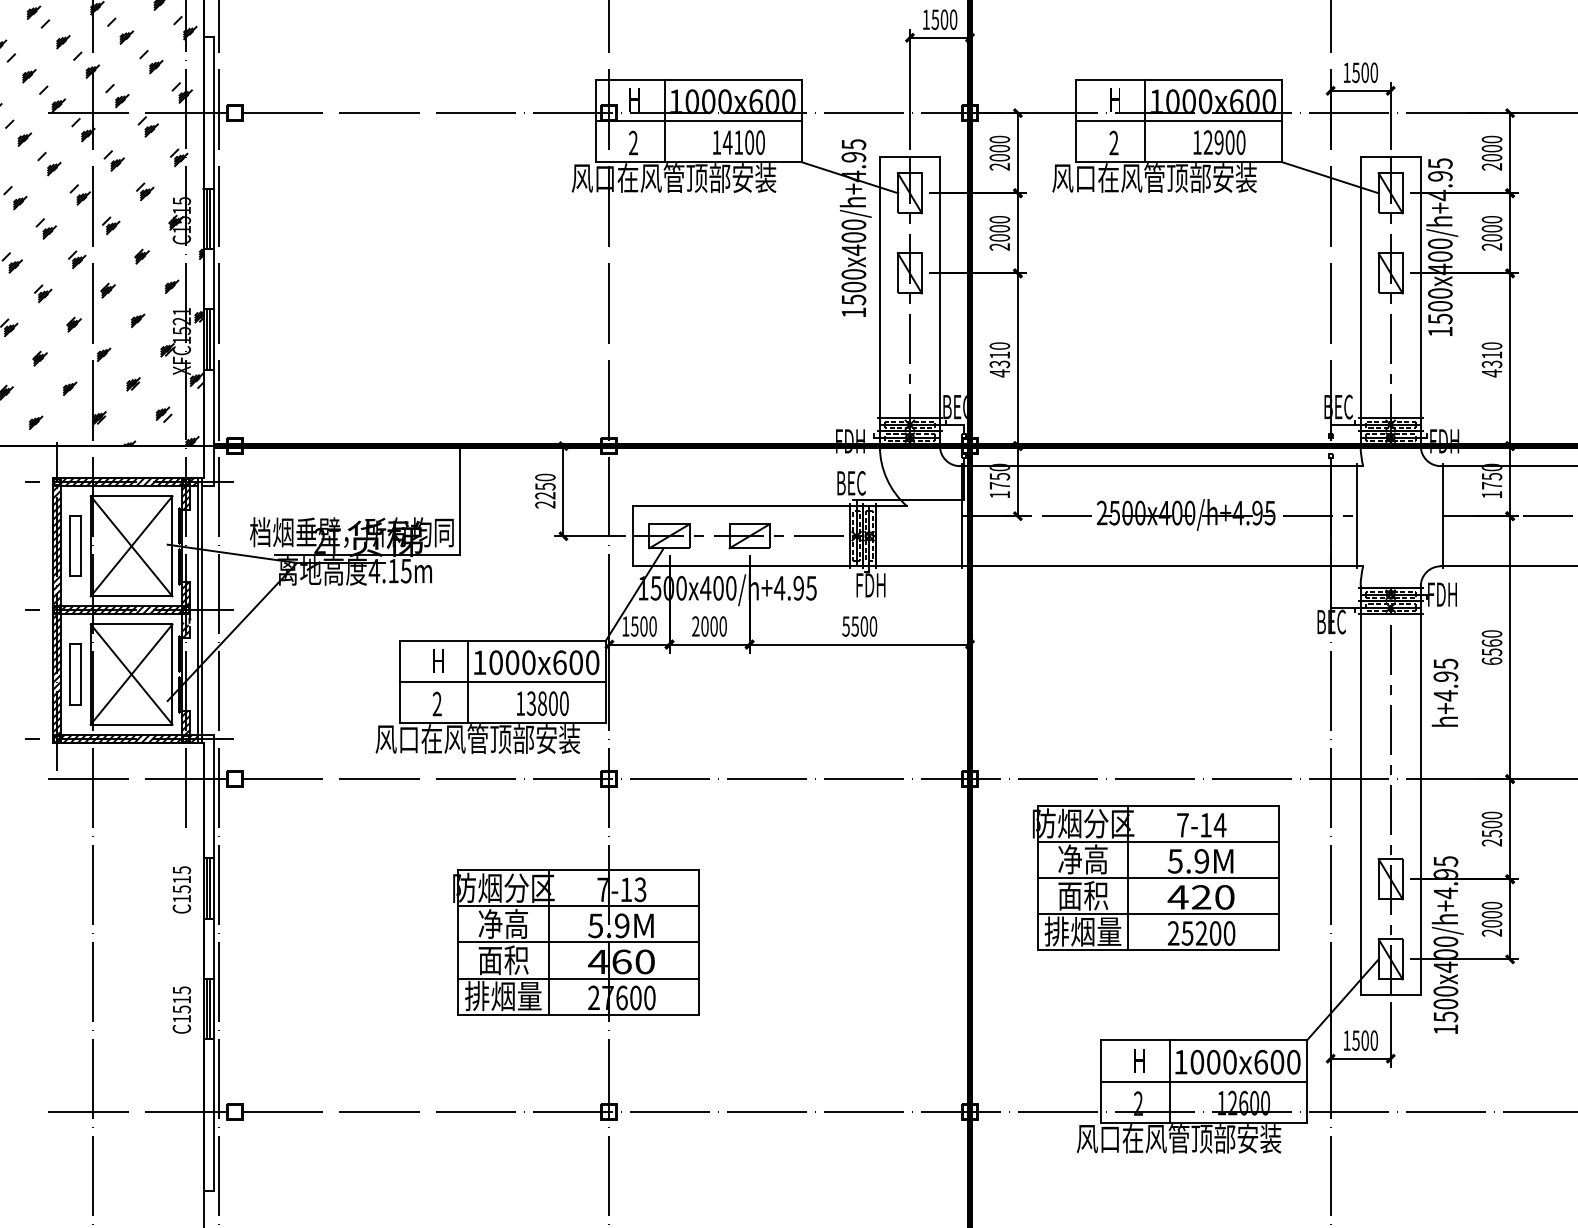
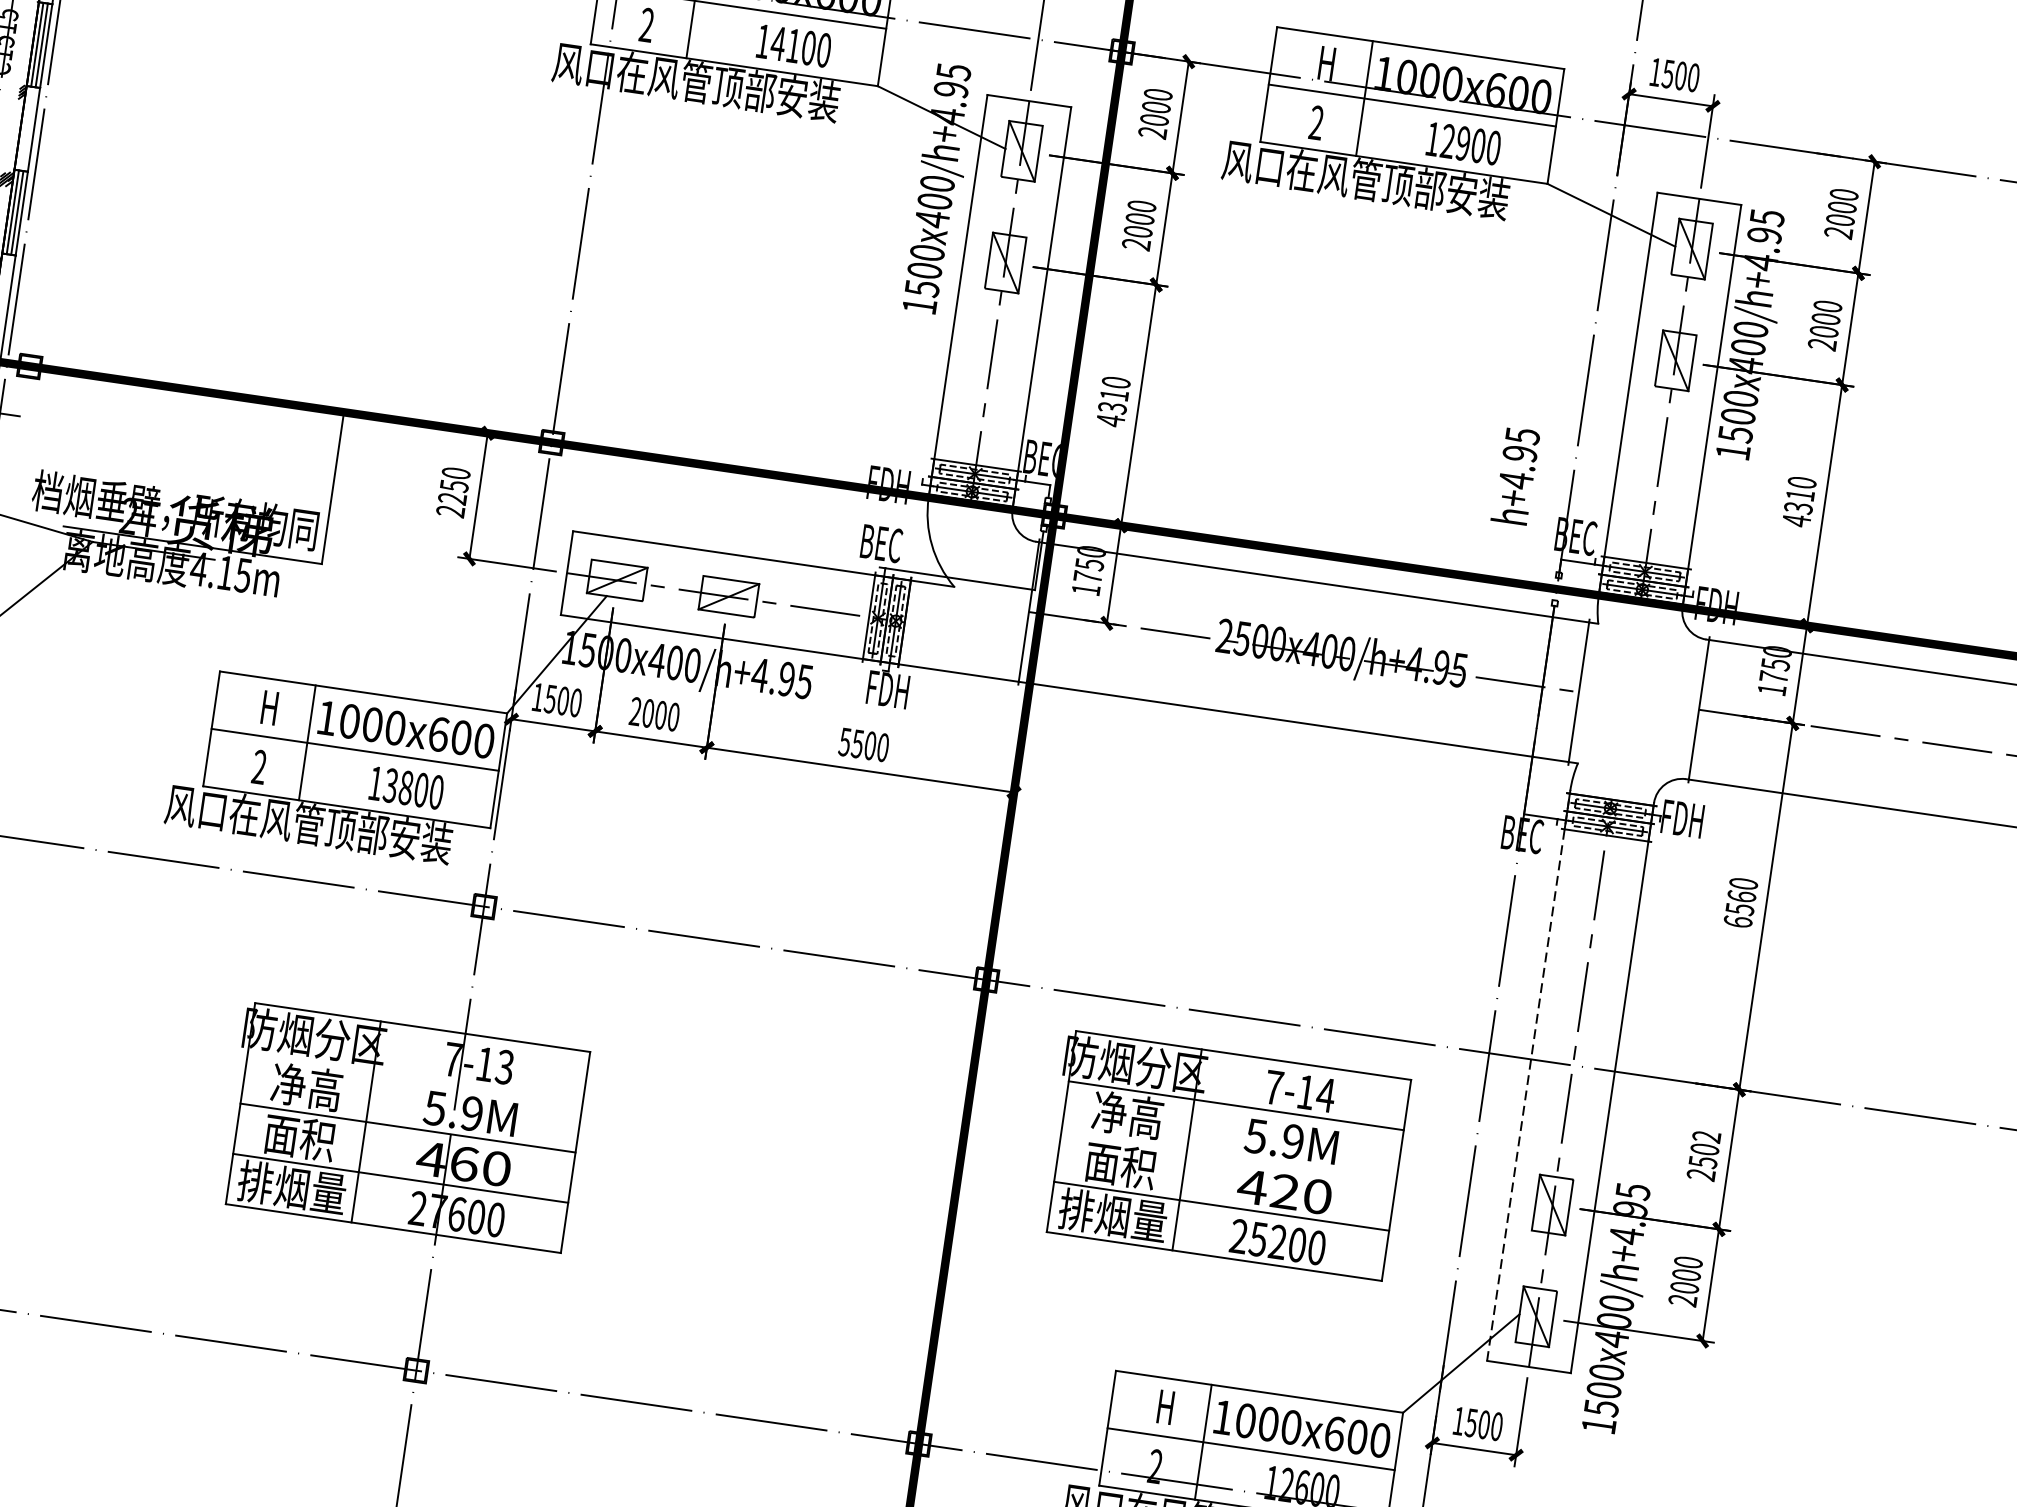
text: (1444, 692) -> (1514, 475), moved
line: (1360, 791) -> (1528, 1076), solid -> dashed
text: (1491, 815) -> (1706, 1136), 2500 -> 2502
line: (1158, 877) -> (1229, 1155), removed
line: (578, 906) -> (415, 1077), removed

